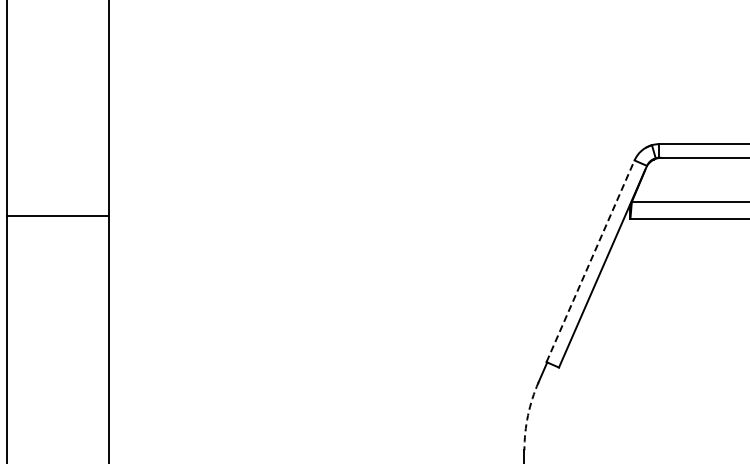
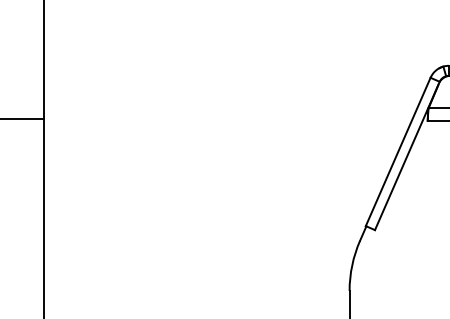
line: (590, 260) -> (398, 151), dashed -> solid
arc: (528, 415) -> (352, 265), dashed -> solid

